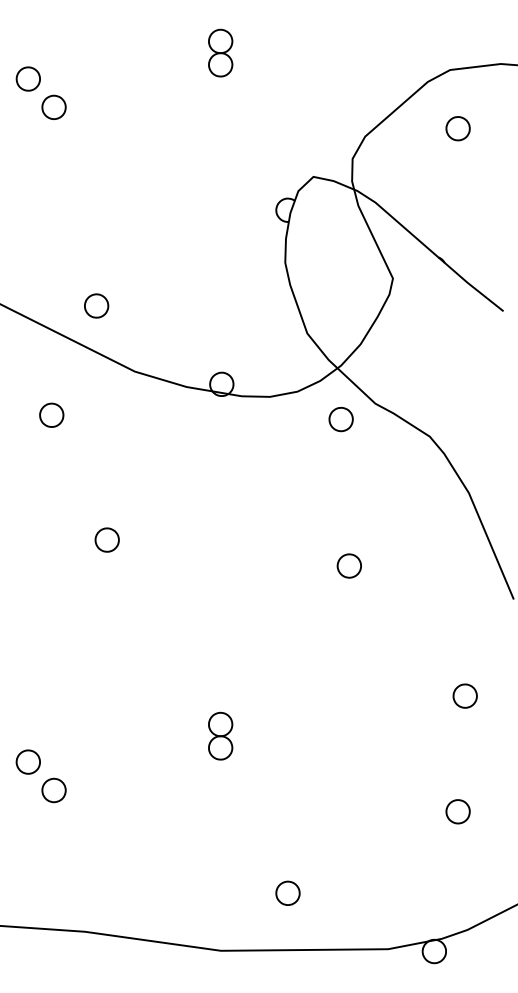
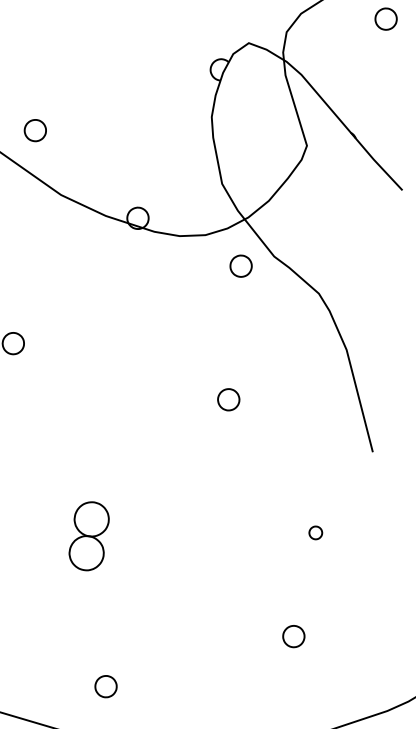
part: (464, 695) -> (315, 532), size x0.6
part: (220, 735) -> (89, 535), size x1.6
part: (287, 892) -> (105, 685), moved

